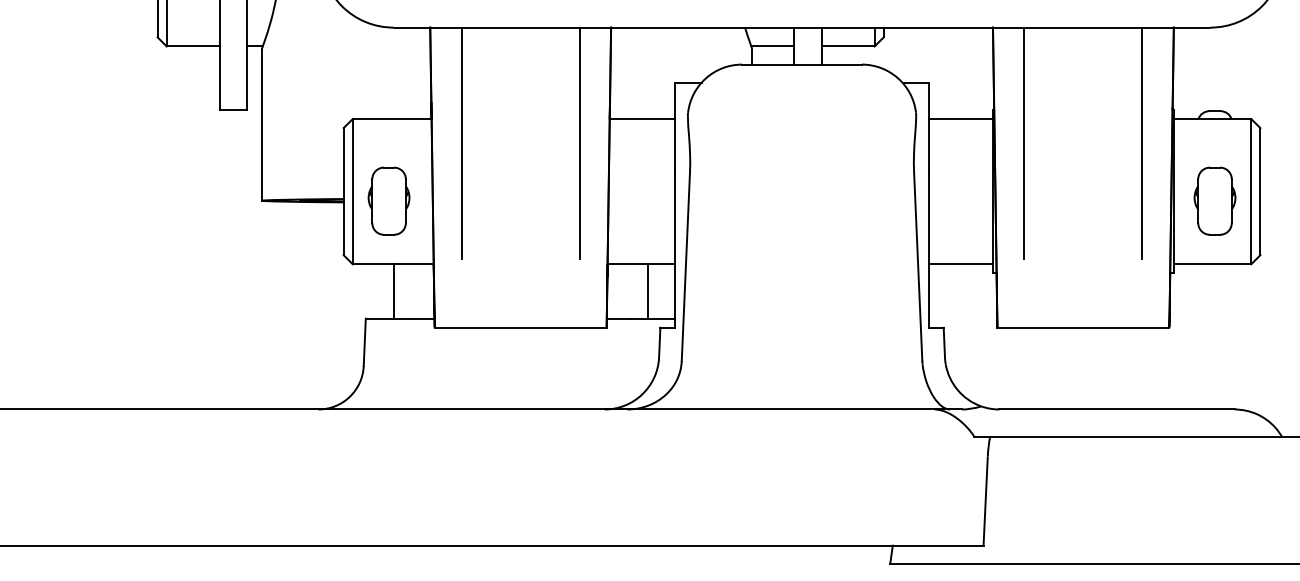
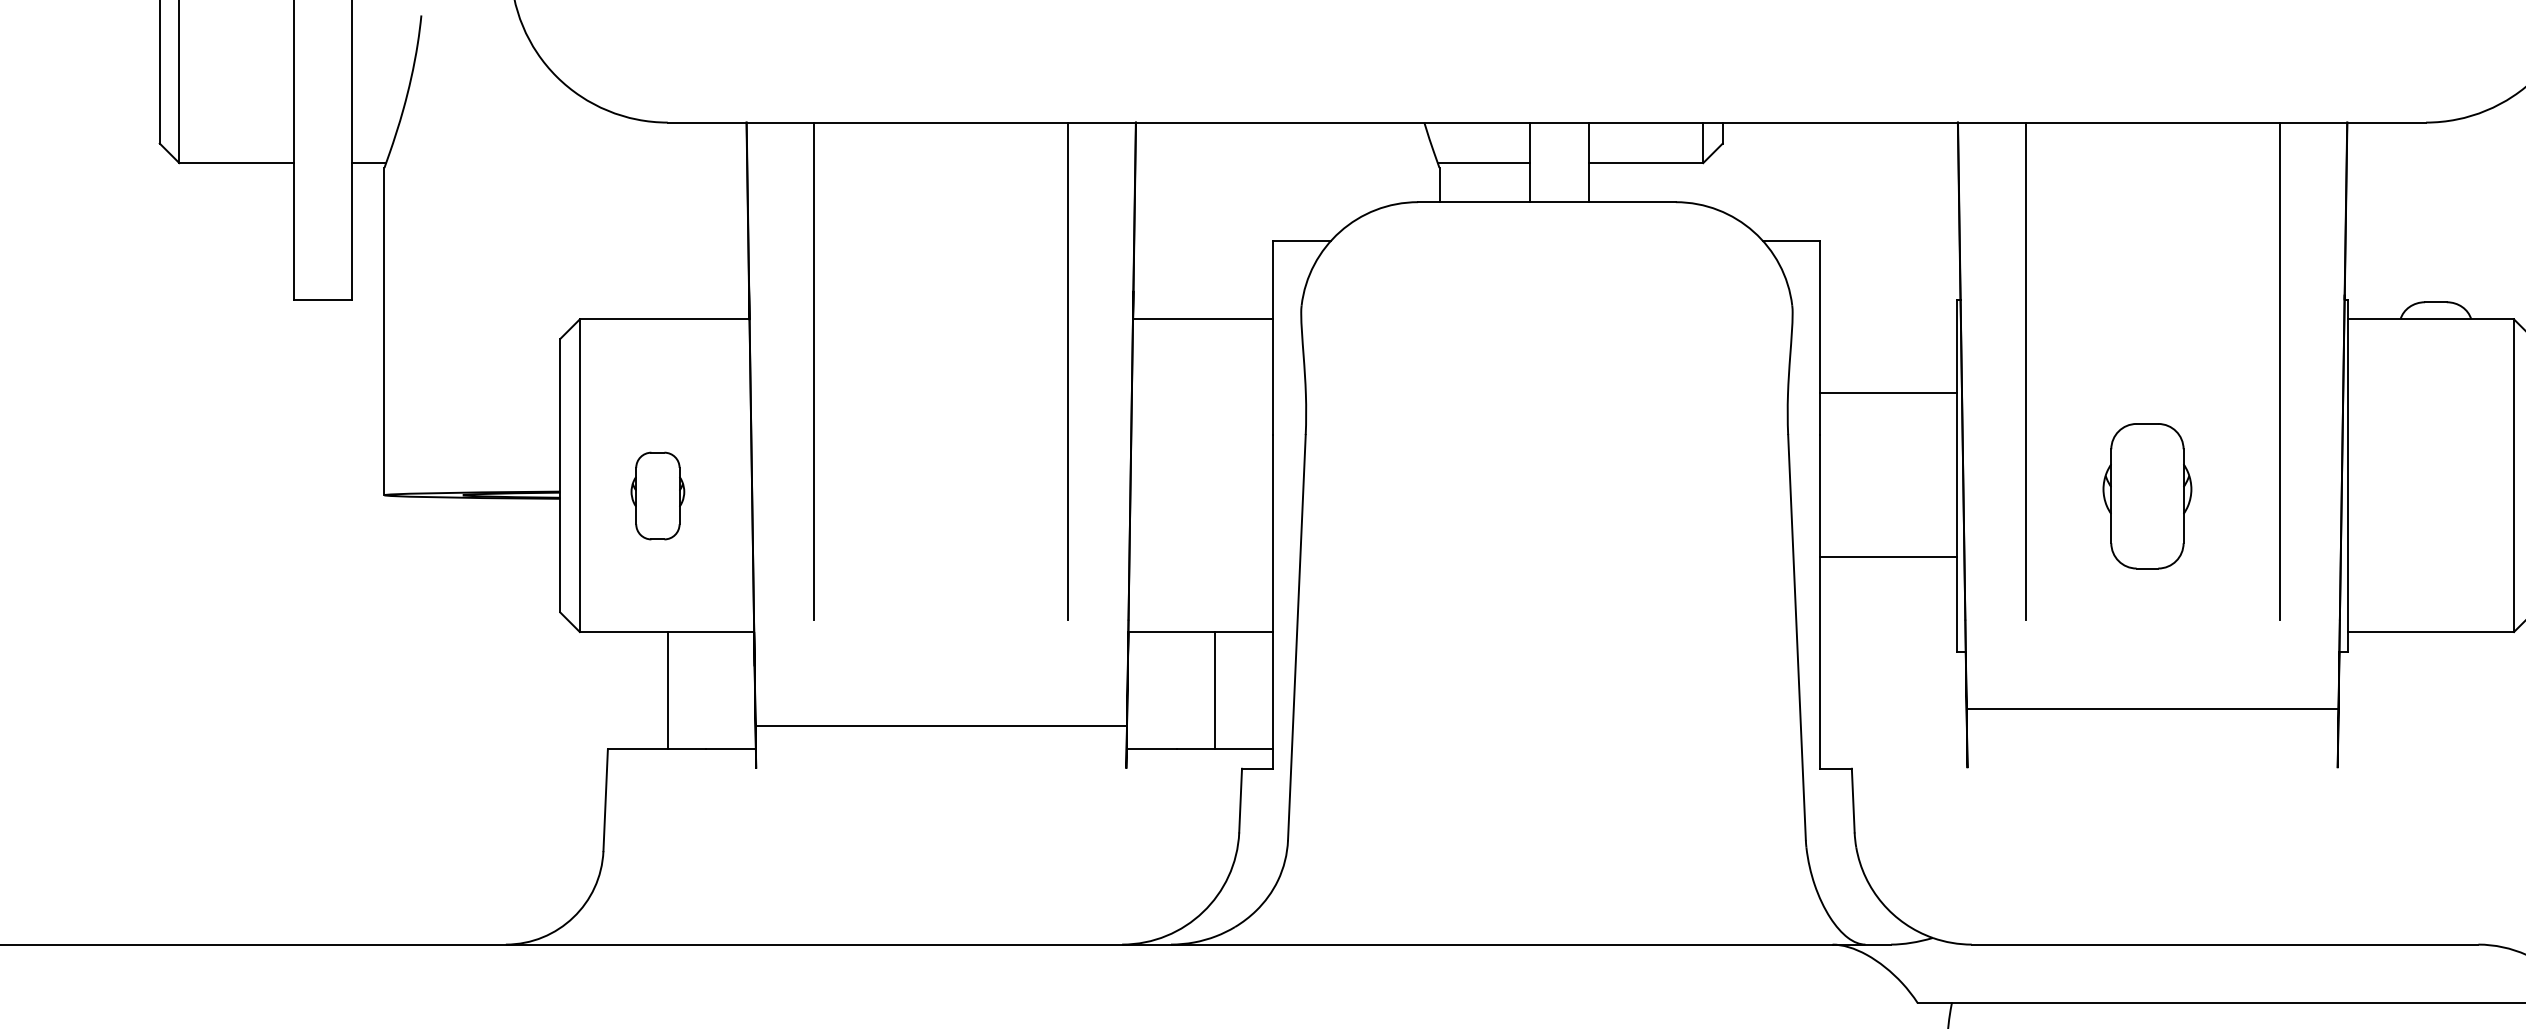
line: (960, 119) -> (1888, 393), moved
part: (388, 200) -> (656, 494), size x0.6
part: (1214, 200) -> (2146, 494), moved
line: (960, 264) -> (1888, 557), moved
line: (520, 327) -> (940, 725), moved
line: (1083, 327) -> (2152, 707), moved

